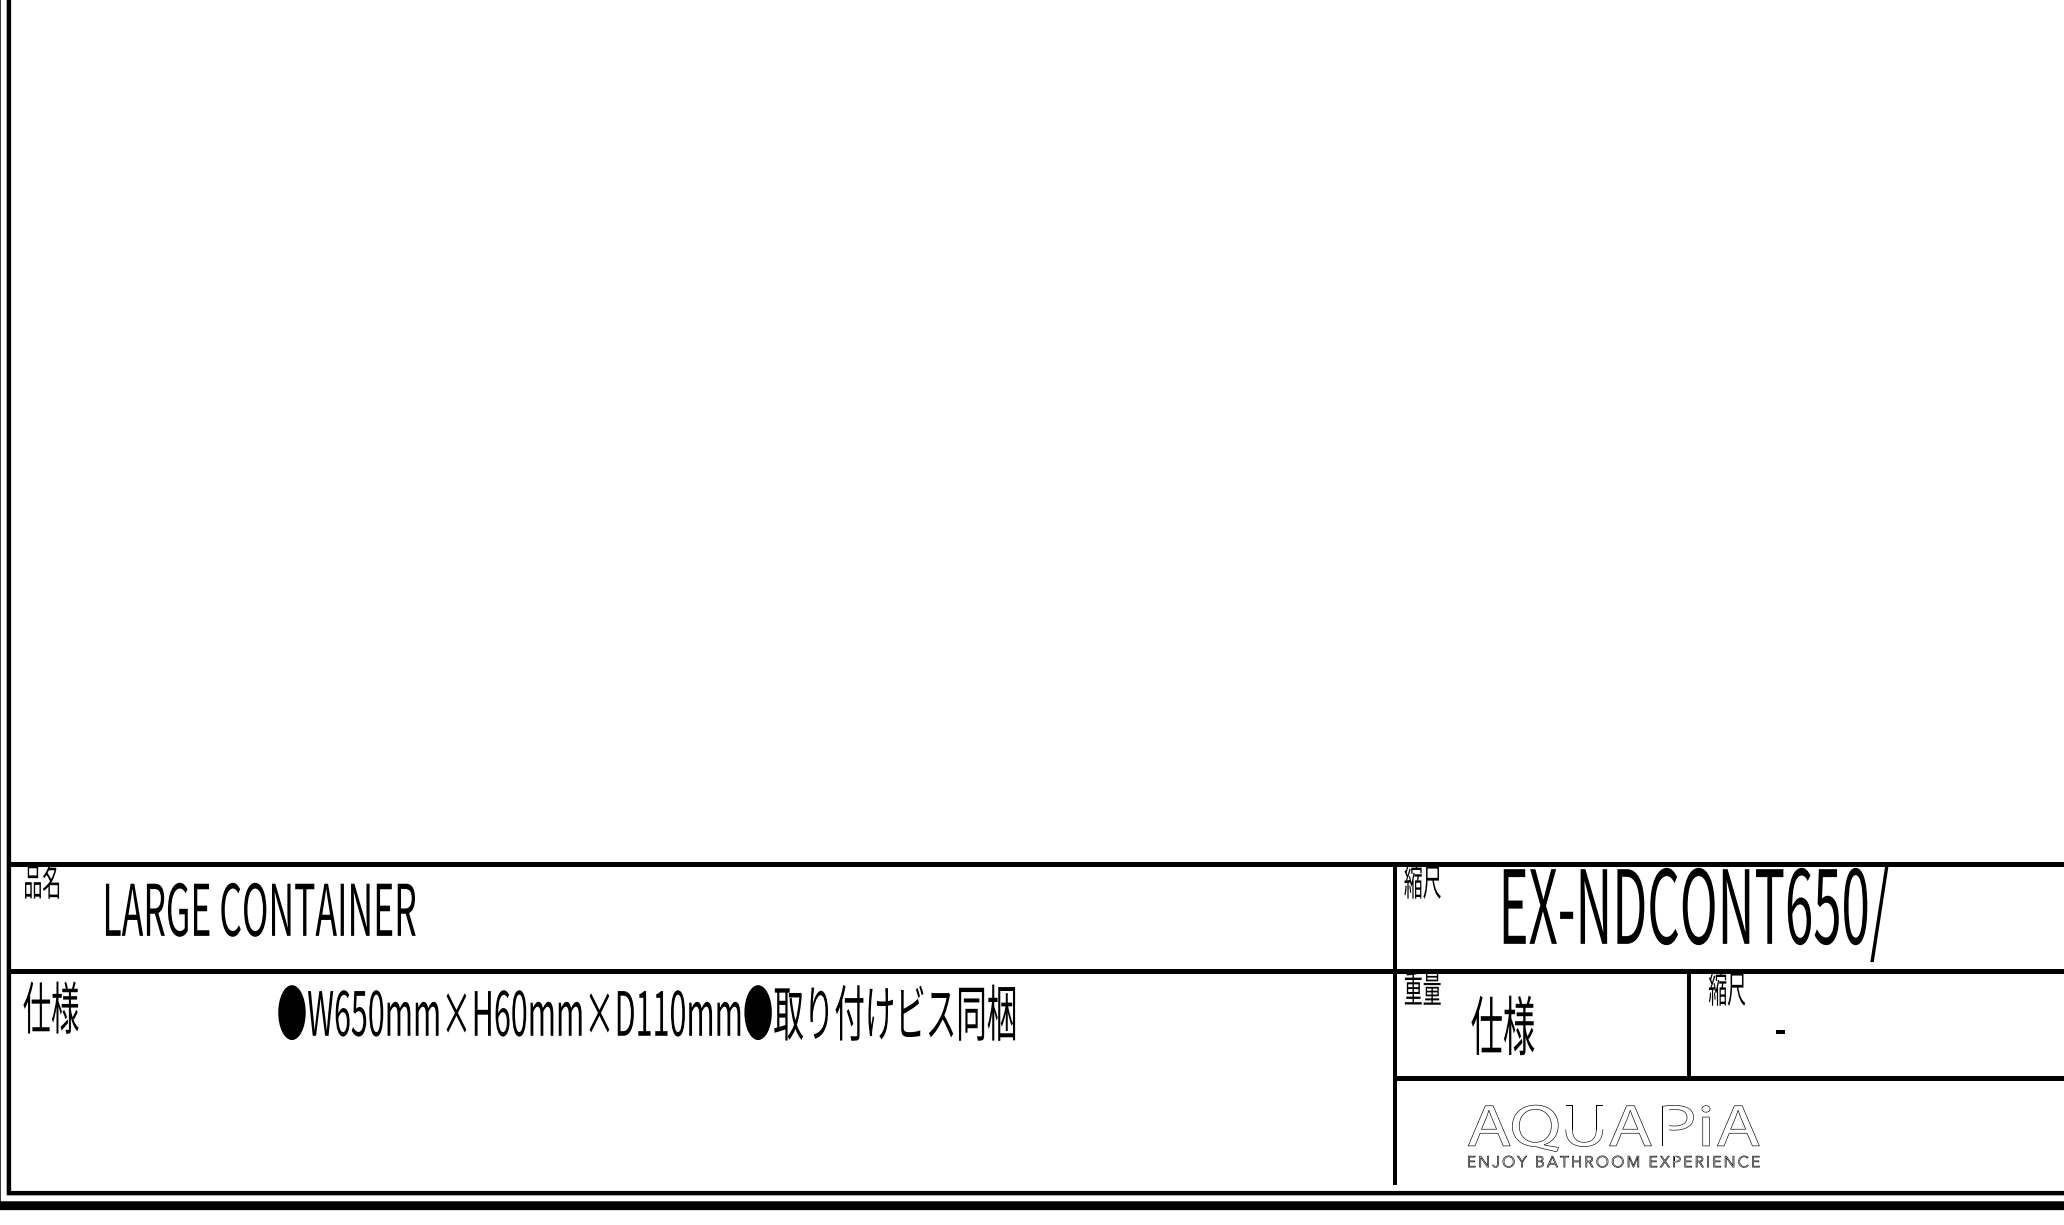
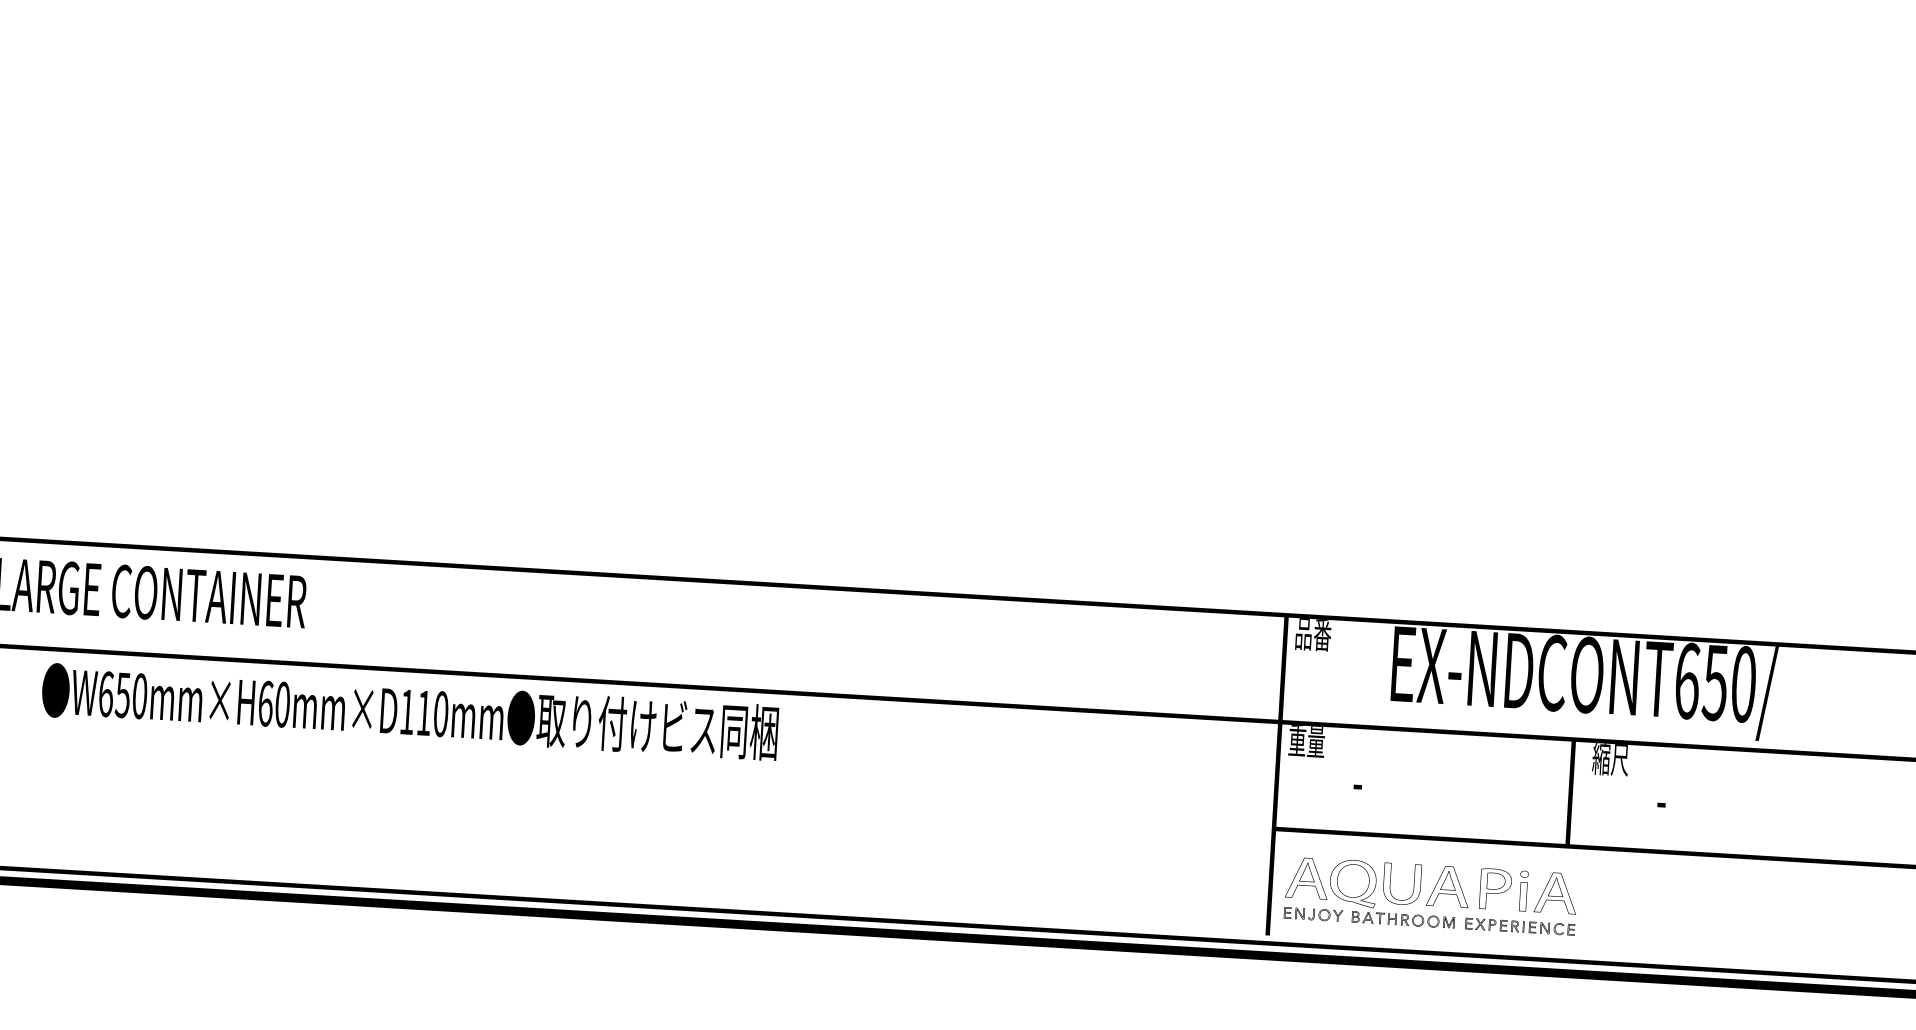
text: (1422, 882) -> (1313, 634), 縮尺 -> 品番
text: (646, 1012) -> (409, 711), moved
text: (1502, 1025) -> (1384, 782), 仕様 -> -
part: (1613, 1135) -> (1430, 895), moved

